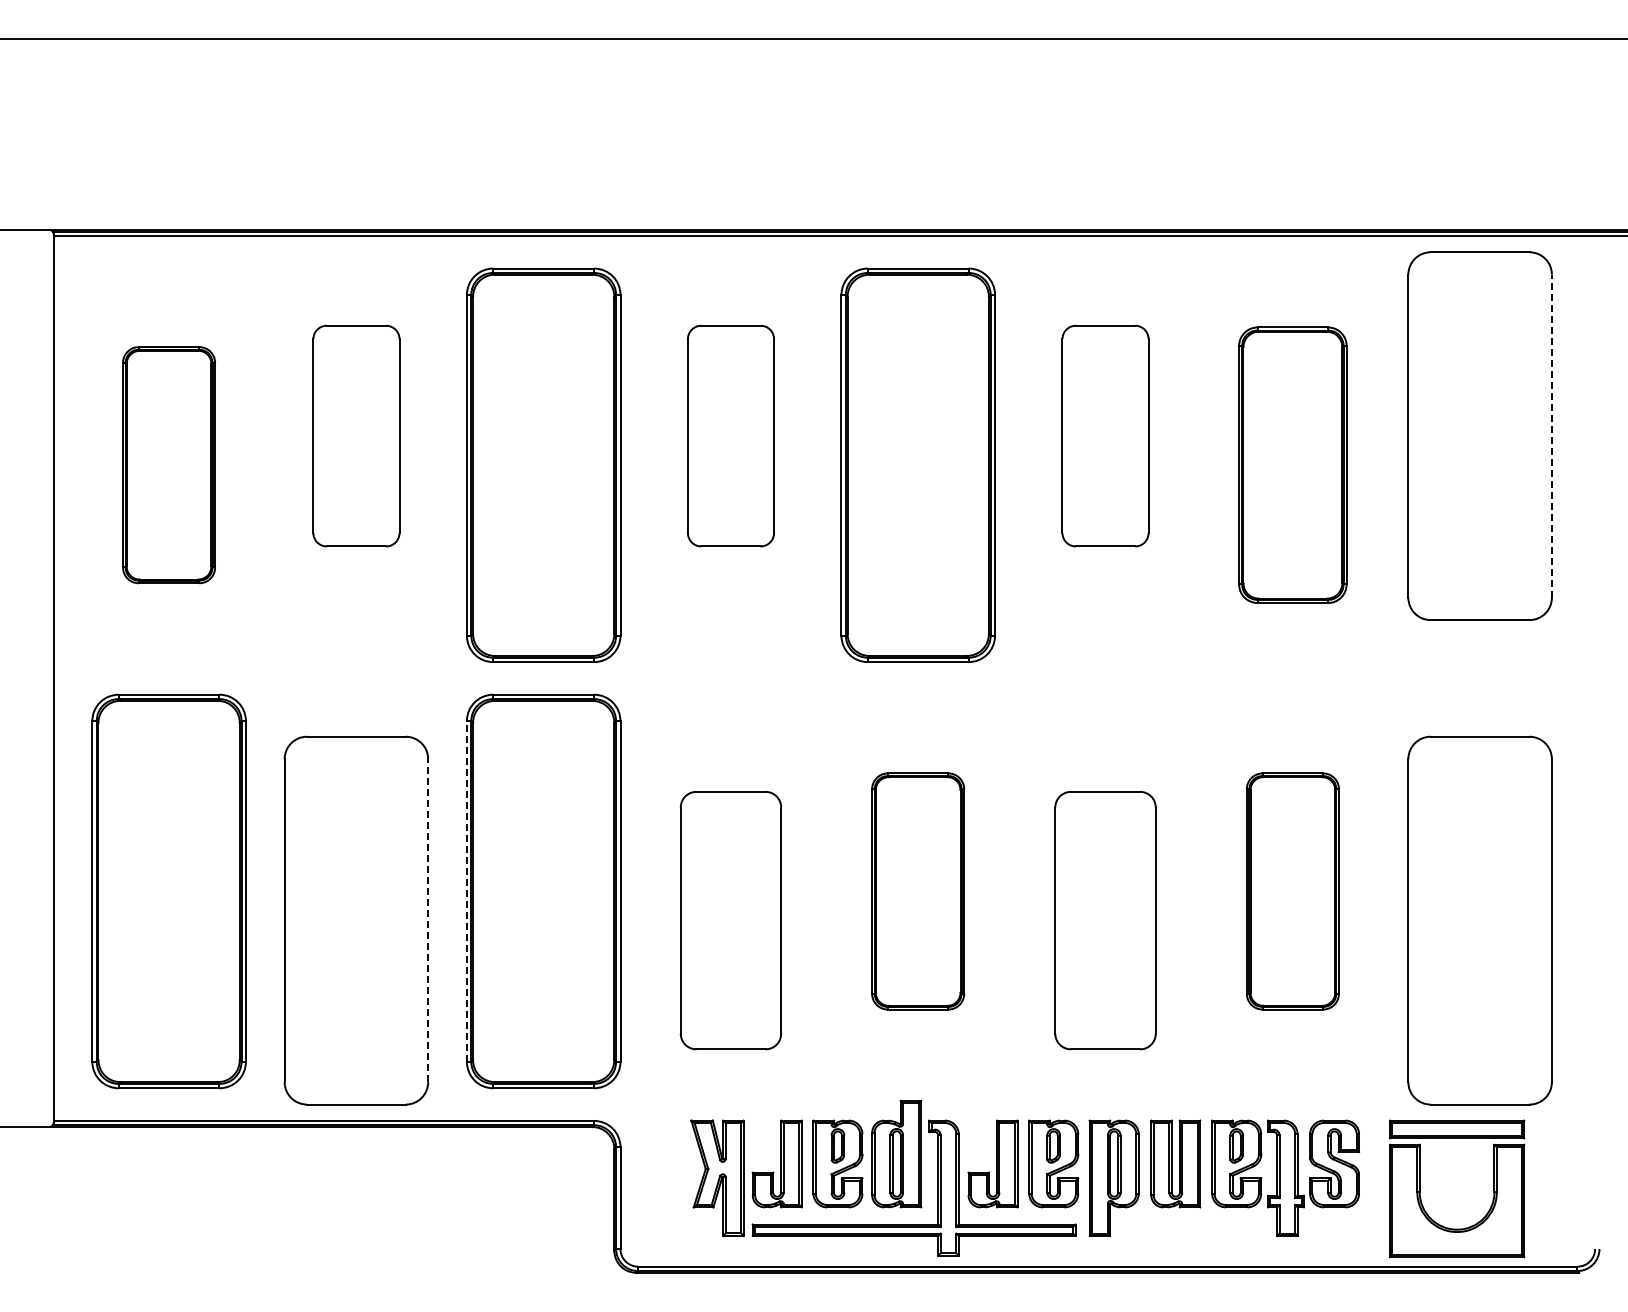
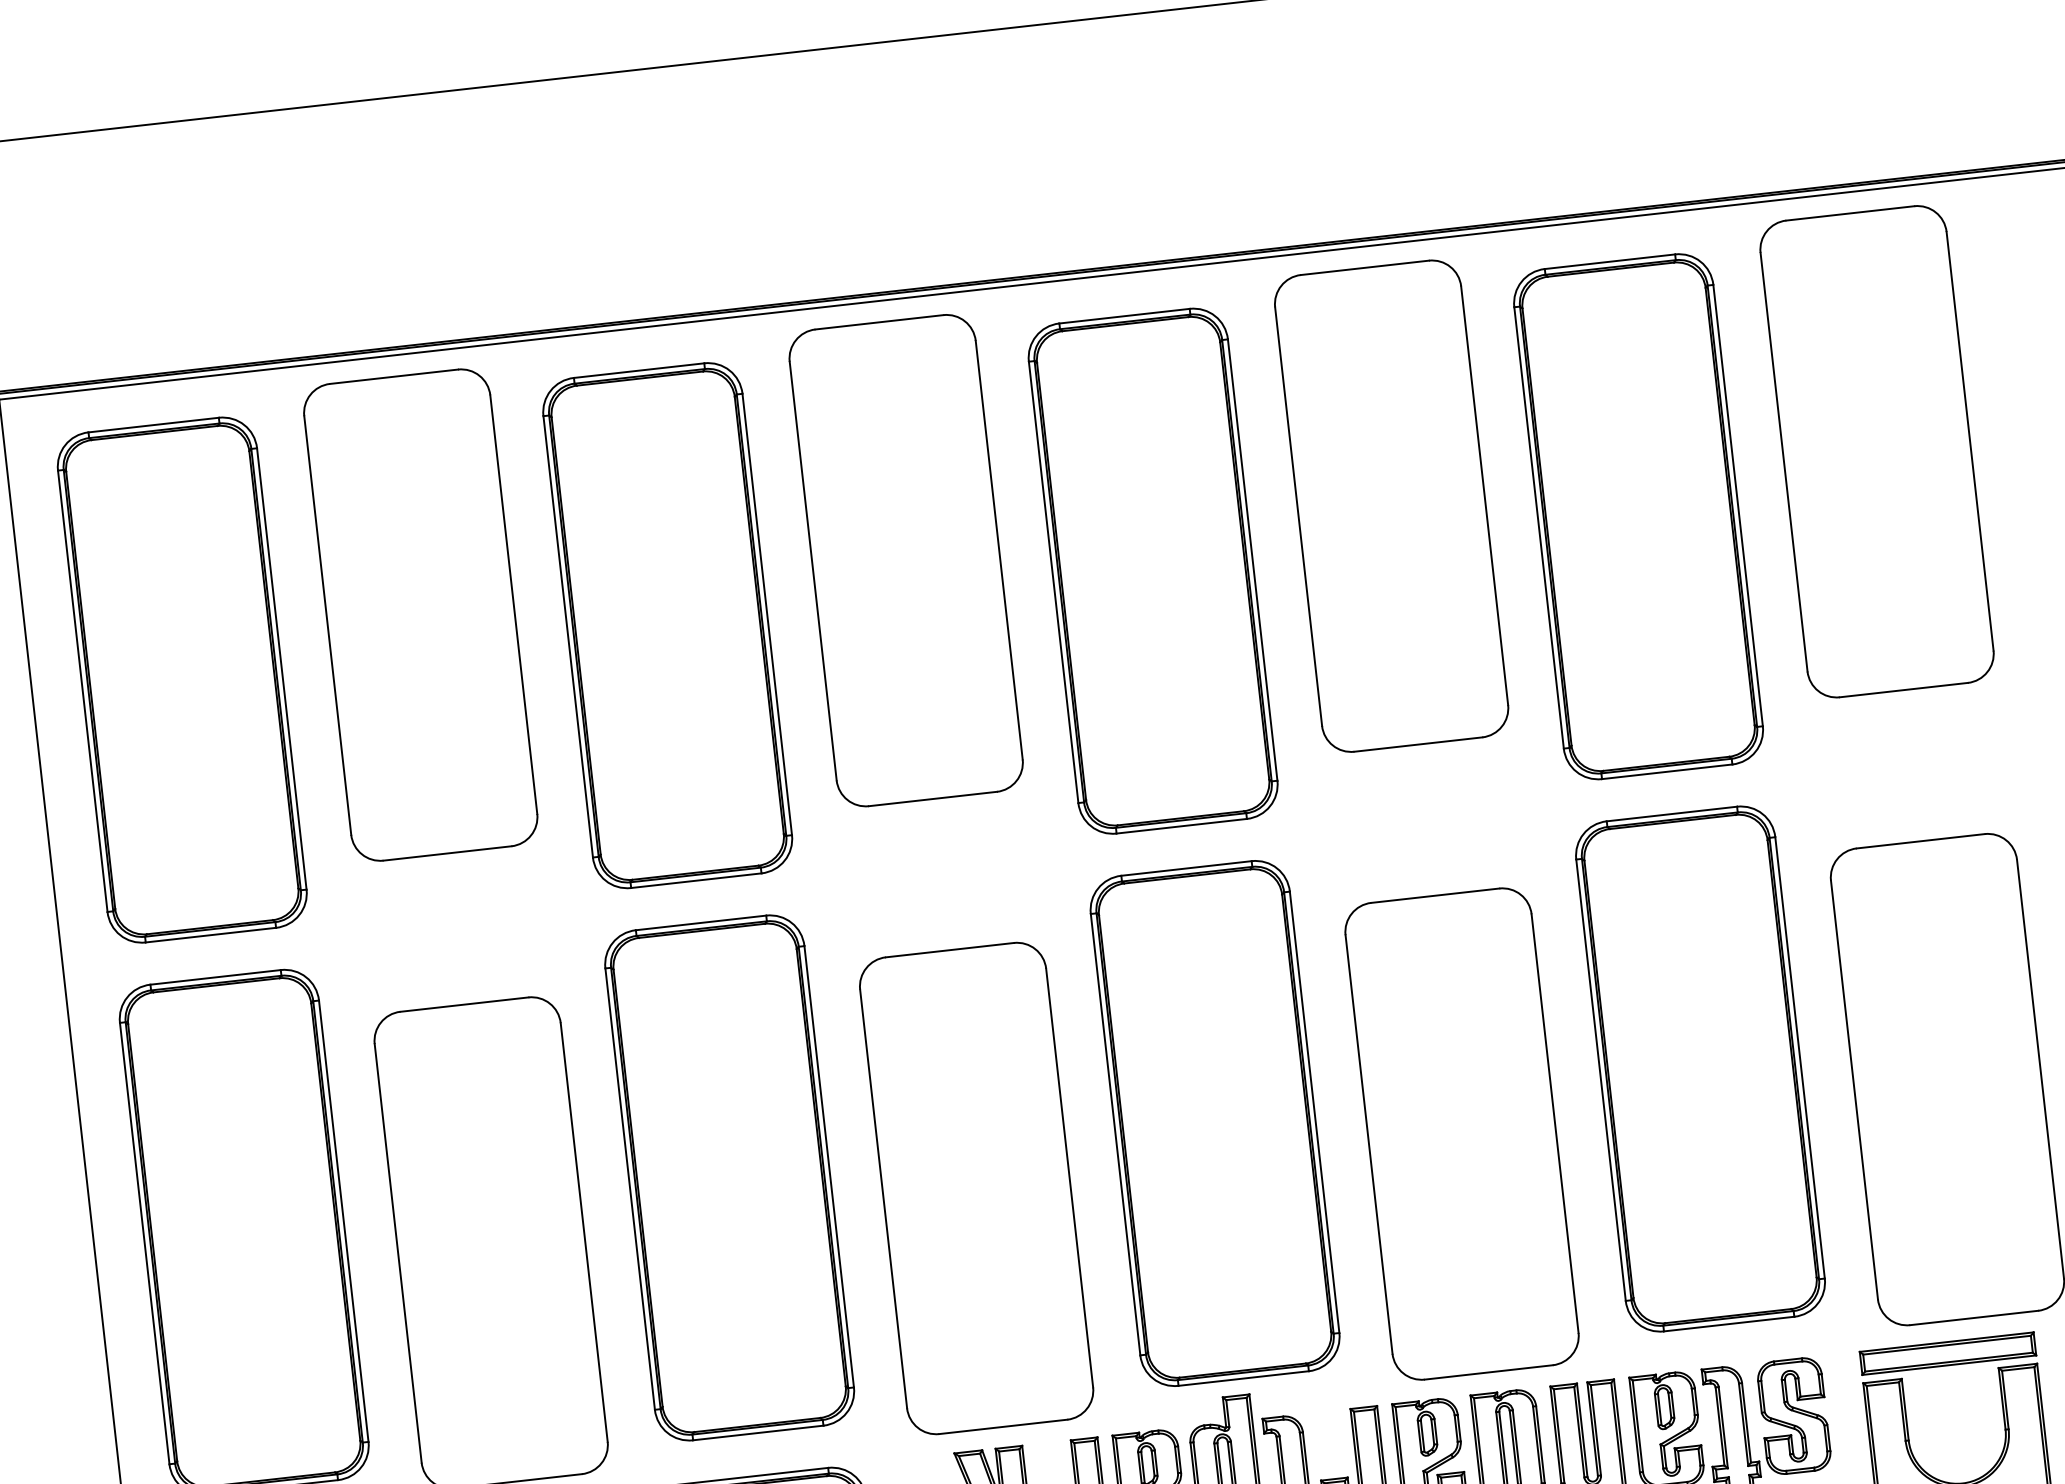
part: (356, 435) -> (420, 614), size x1.67
part: (730, 435) -> (905, 559), size x1.67
part: (1105, 435) -> (1391, 505), size x1.67
line: (1551, 436) -> (1969, 441), dashed -> solid
part: (168, 464) -> (181, 679), size x1.67
part: (1292, 464) -> (1638, 515), size x1.43
line: (466, 891) -> (629, 1189), dashed -> solid
part: (917, 891) -> (1214, 1123), size x1.67
part: (1292, 891) -> (1700, 1069), size x1.67
line: (428, 920) -> (584, 1232), dashed -> solid
part: (730, 920) -> (975, 1188), size x1.43
part: (1105, 920) -> (1461, 1133), size x1.43

